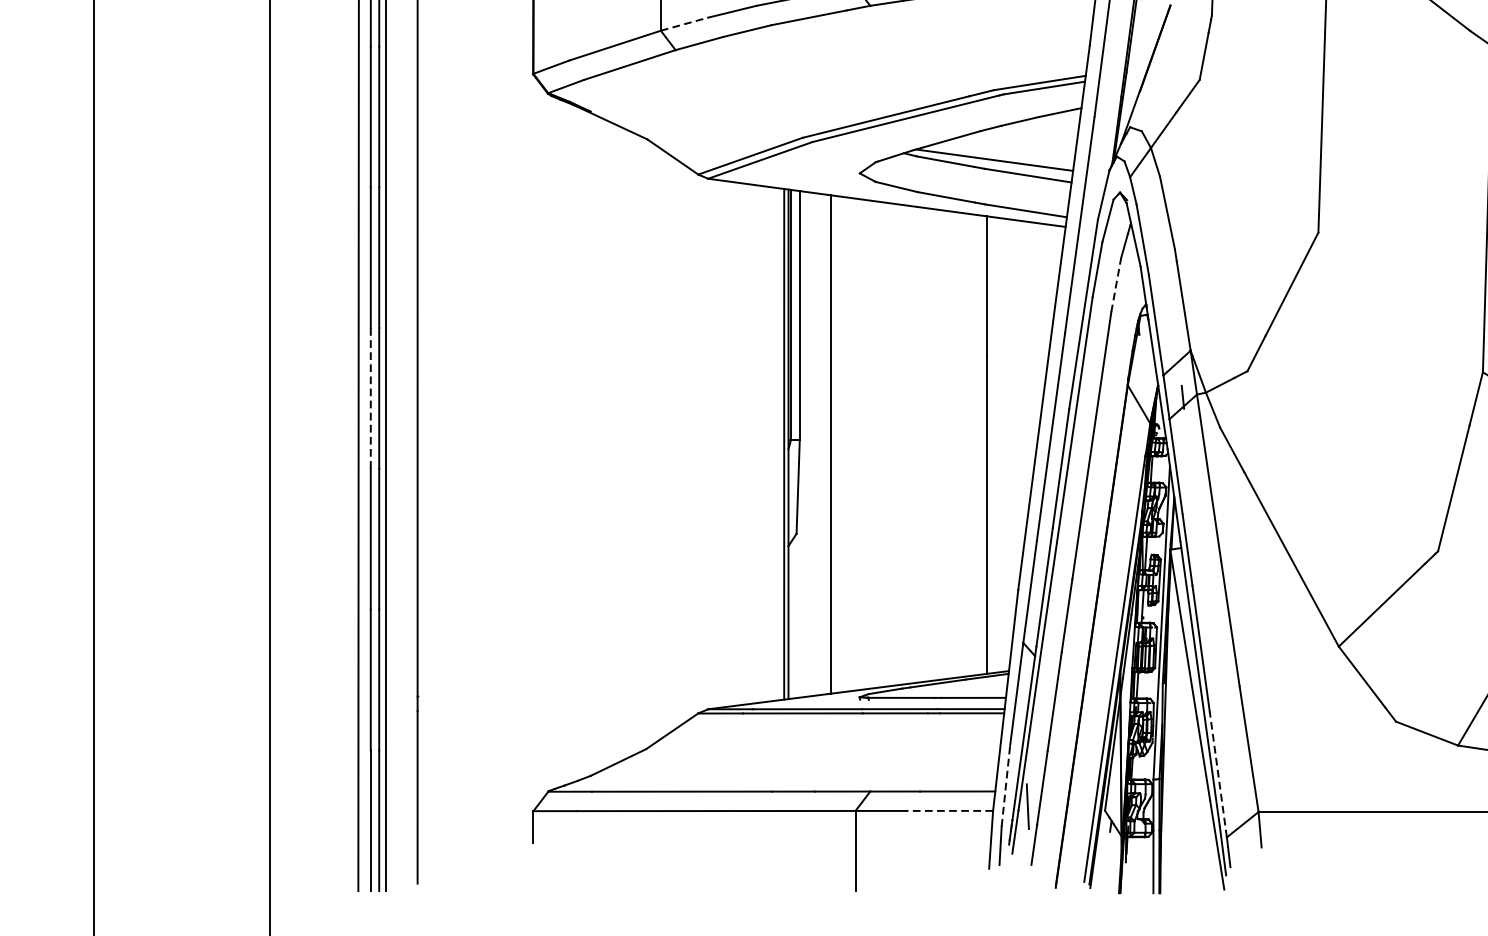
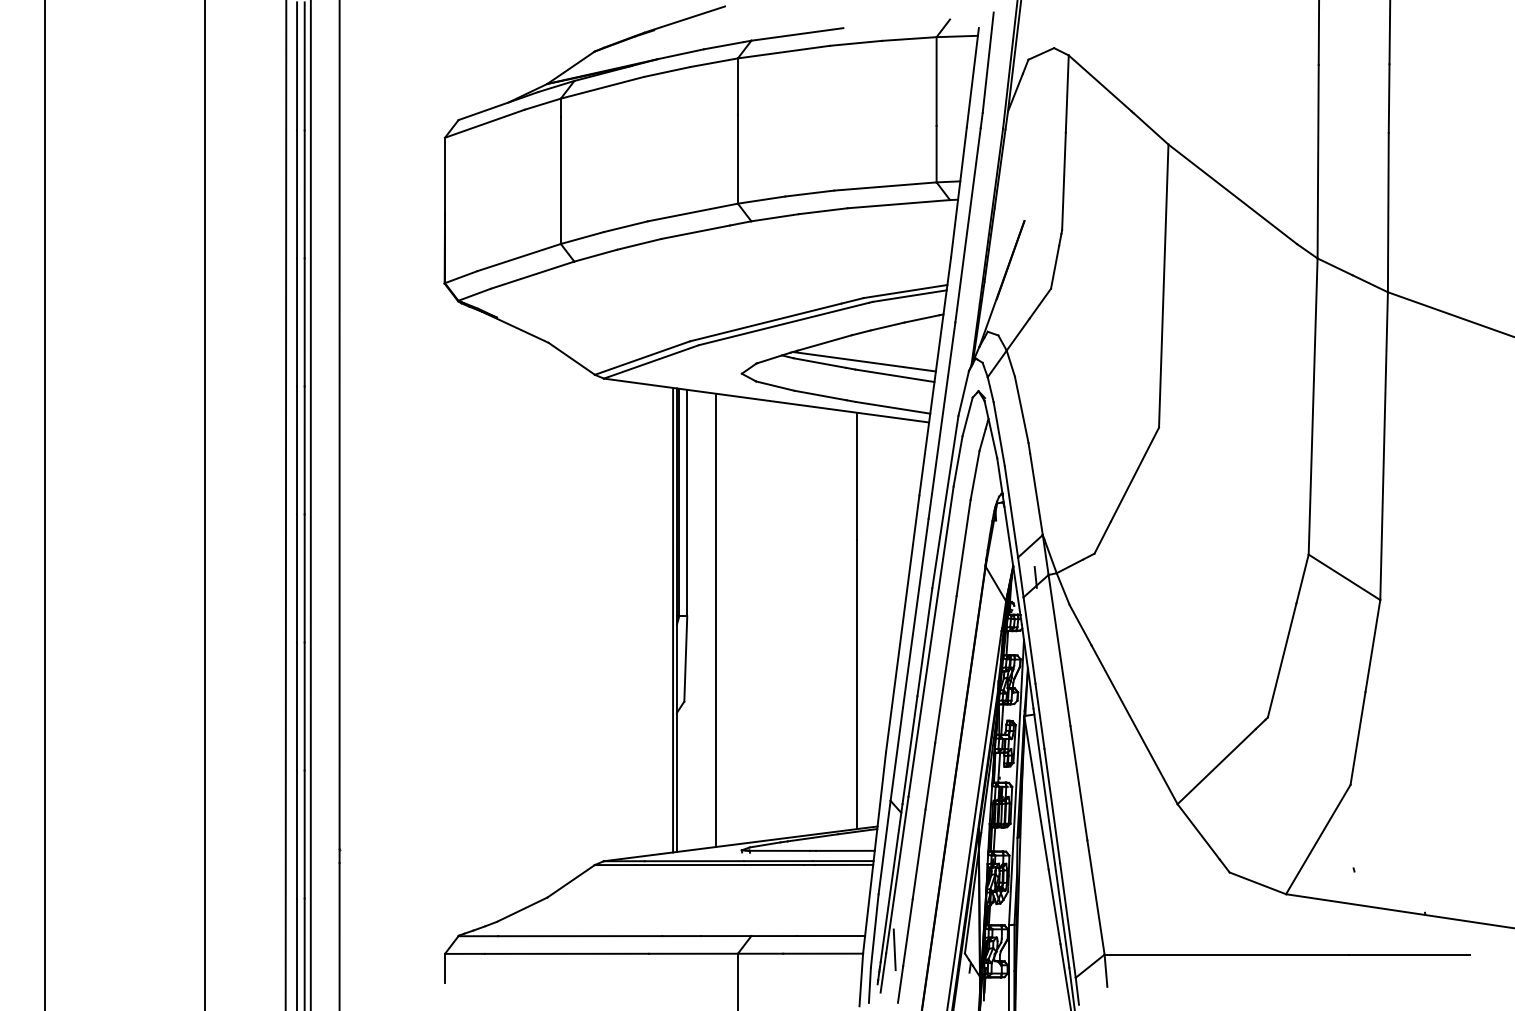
line: (684, 23) -> (582, 237), dashed -> solid
line: (1116, 285) -> (975, 475), dashed -> solid
line: (371, 398) -> (297, 578), dashed -> solid
line: (1217, 774) -> (1067, 920), dashed -> solid
line: (1005, 786) -> (874, 931), dashed -> solid
line: (949, 810) -> (823, 953), dashed -> solid

